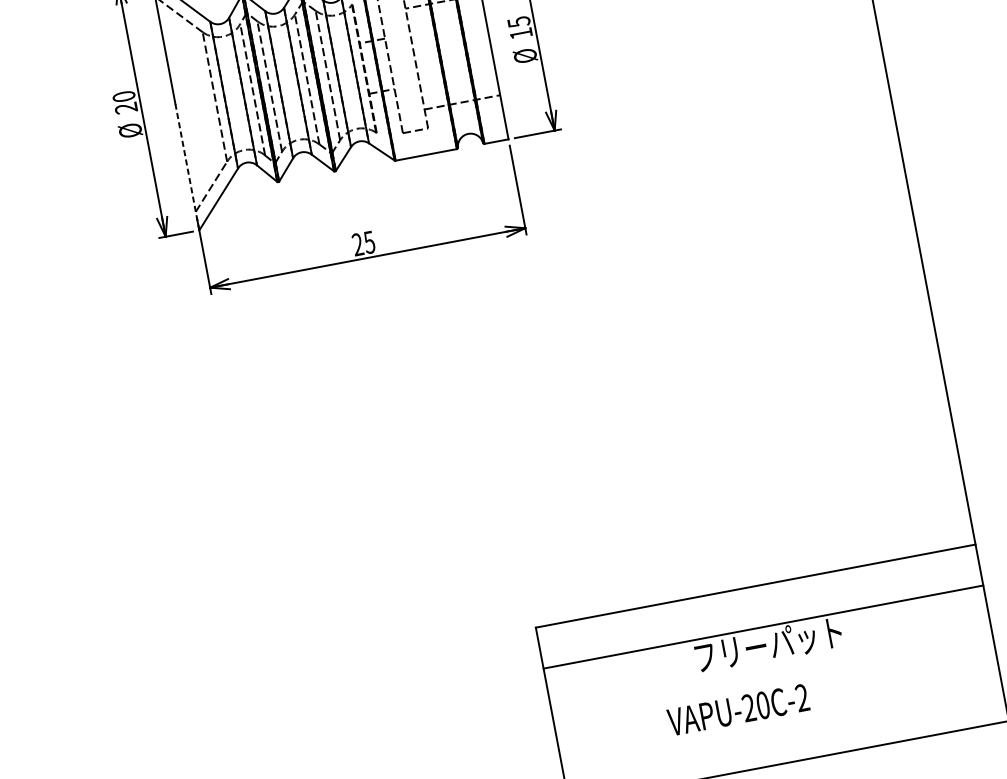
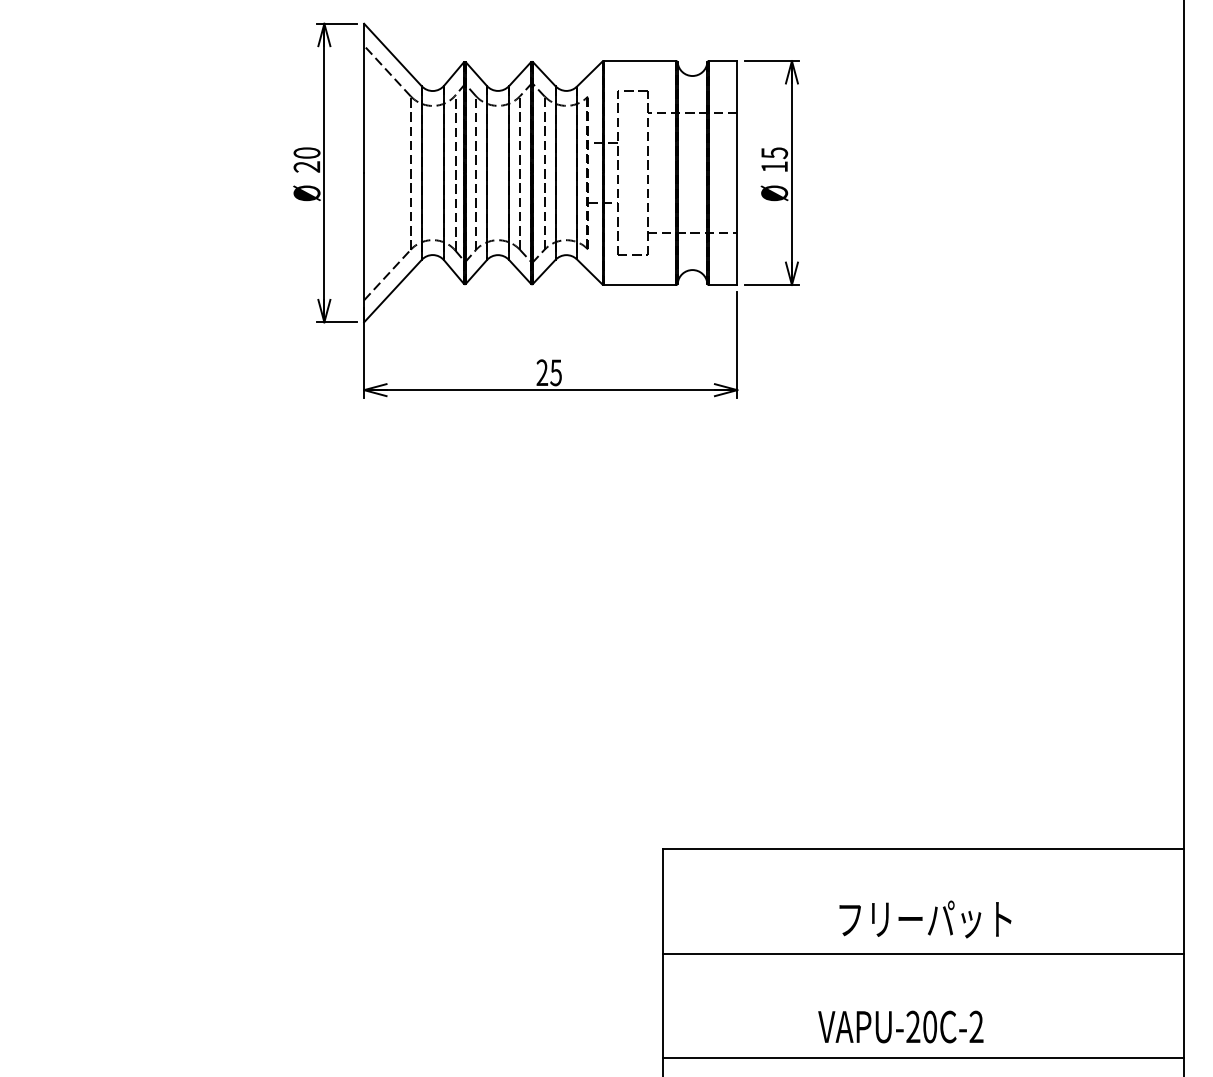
line: (187, 167) -> (364, 247), dashed -> solid
line: (763, 626) -> (923, 953), moved
text: (738, 709) -> (900, 1026), moved

